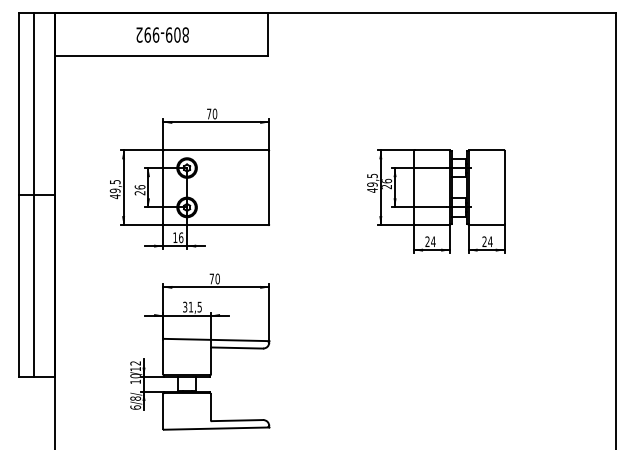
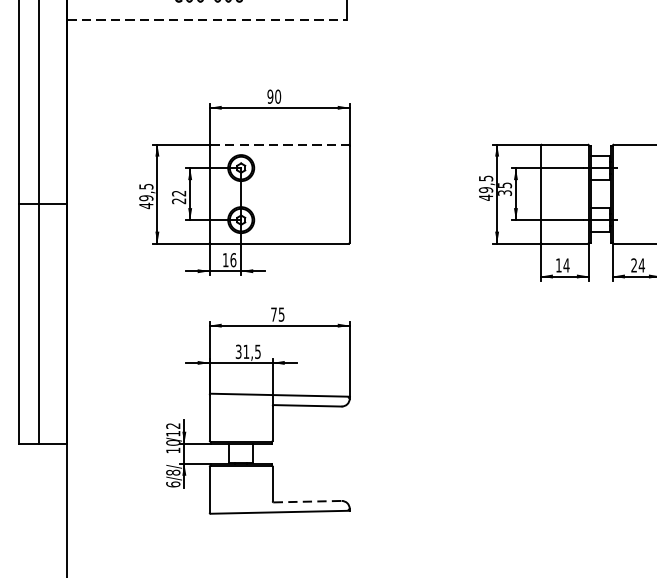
line: (161, 55) -> (207, 19), solid -> dashed
text: (209, 113) -> (270, 96), 70 -> 90
line: (216, 150) -> (280, 144), solid -> dashed
text: (387, 183) -> (505, 188), 26 -> 35
text: (139, 187) -> (178, 193), 26 -> 22
text: (427, 241) -> (558, 265), 24 -> 14
text: (217, 278) -> (281, 313), 70 -> 75
line: (237, 420) -> (307, 501), solid -> dashed

